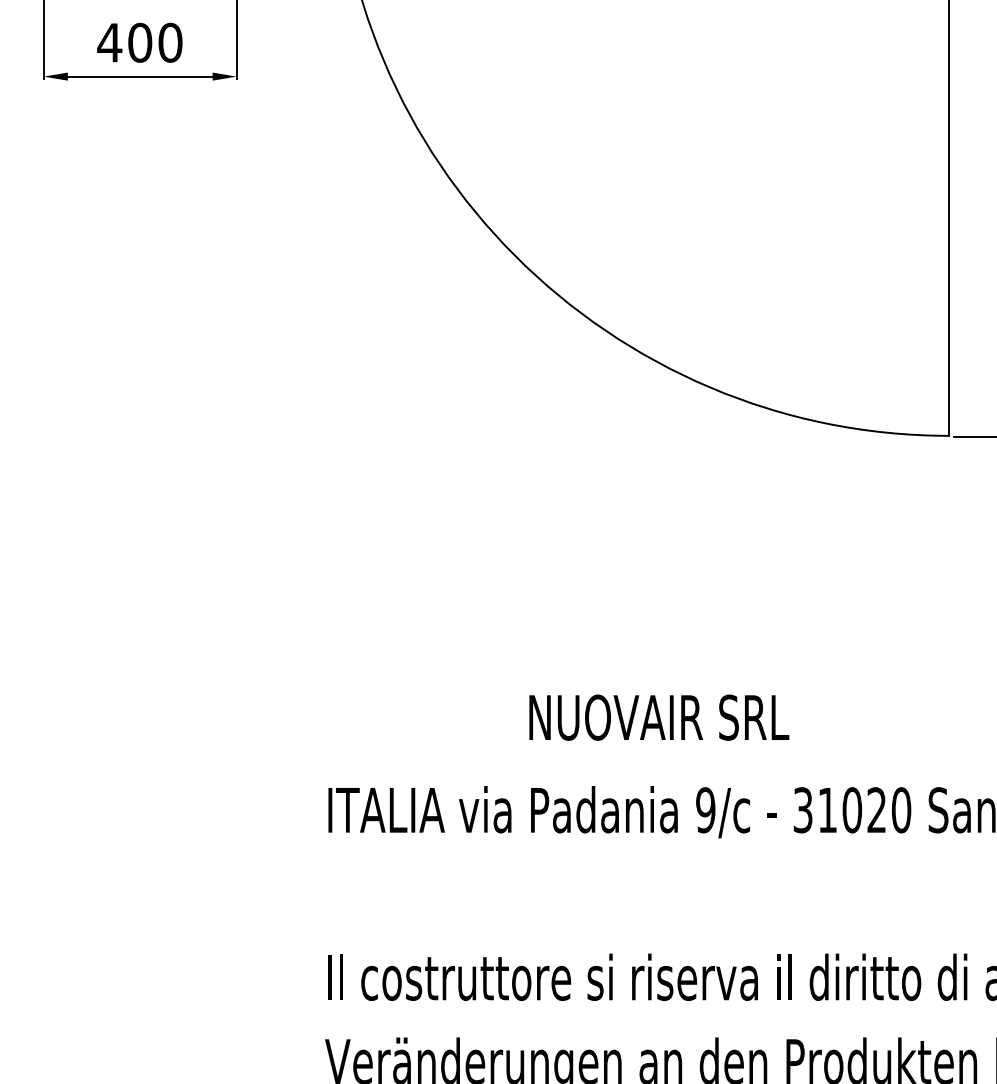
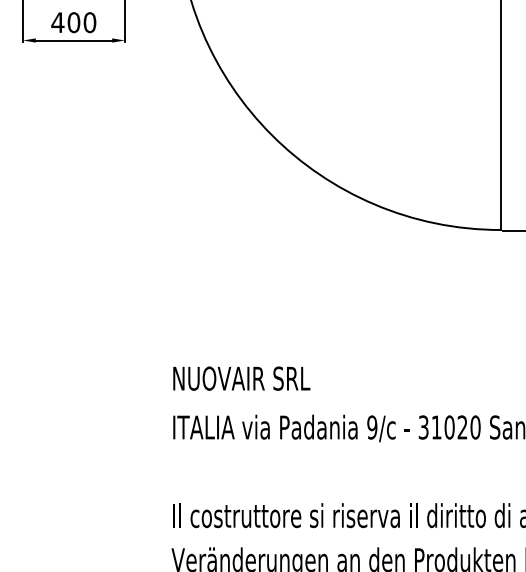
text: (658, 717) -> (241, 378), moved

